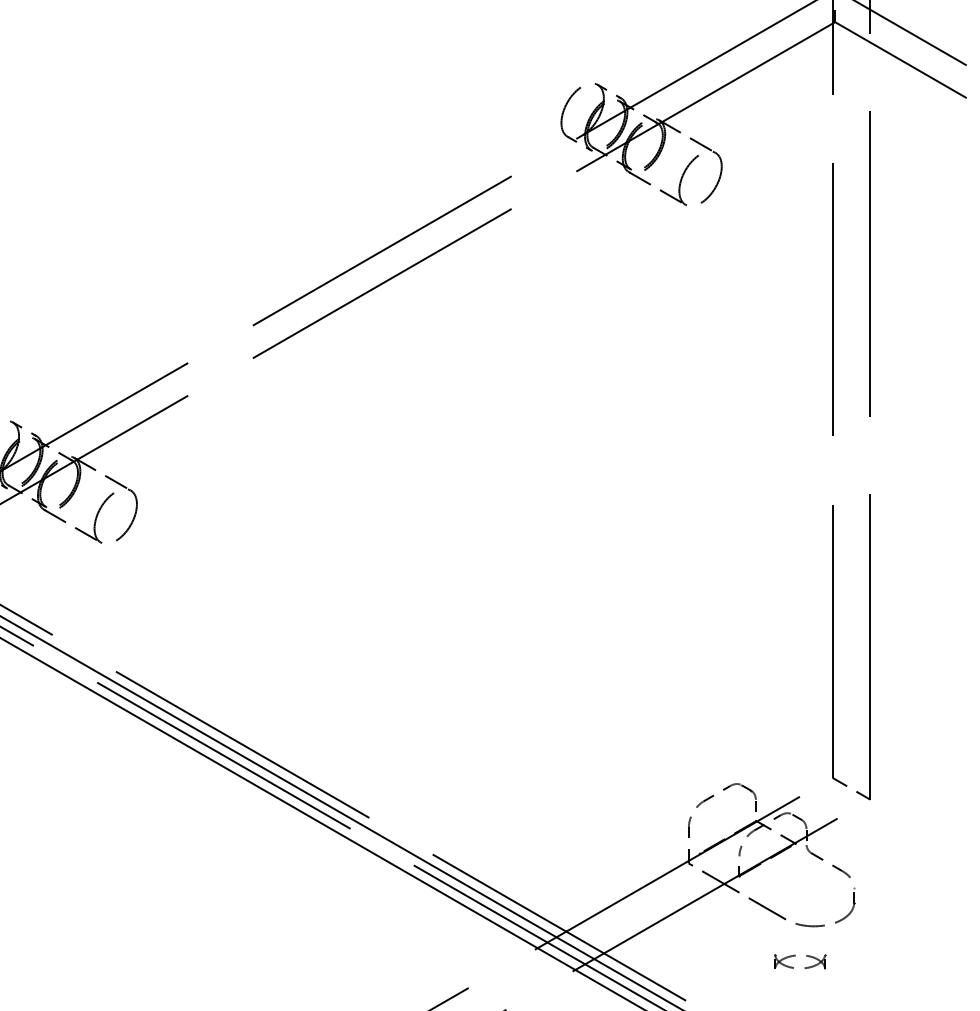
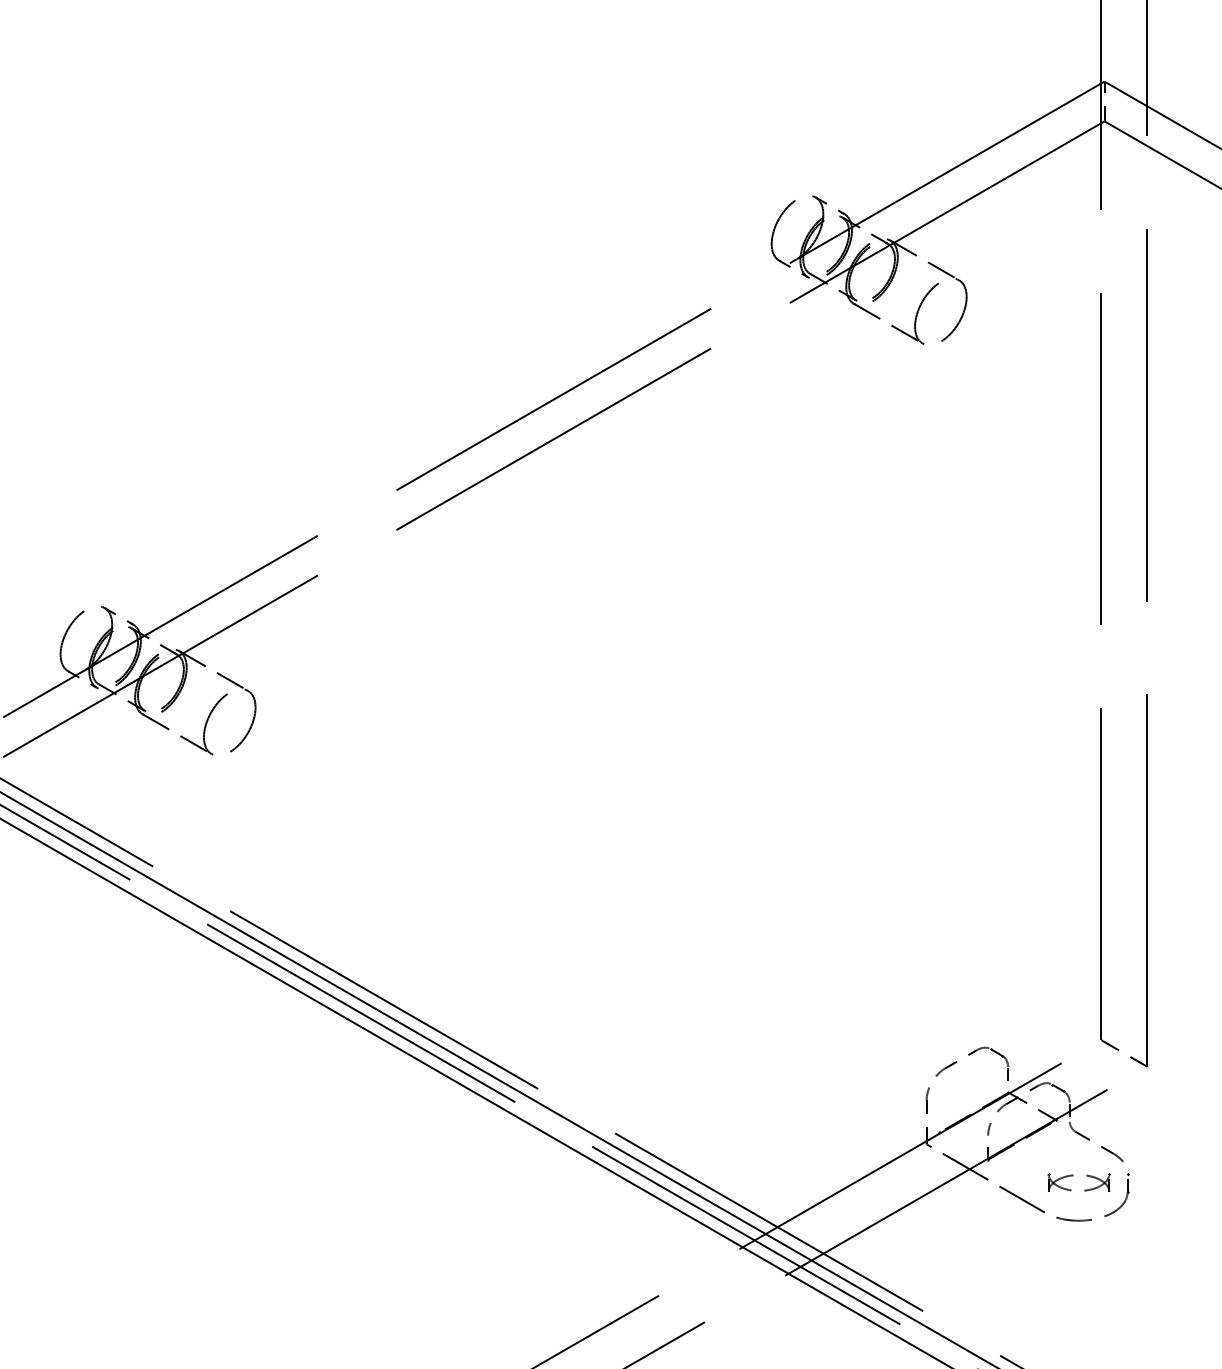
part: (795, 956) -> (1073, 1176), moved

